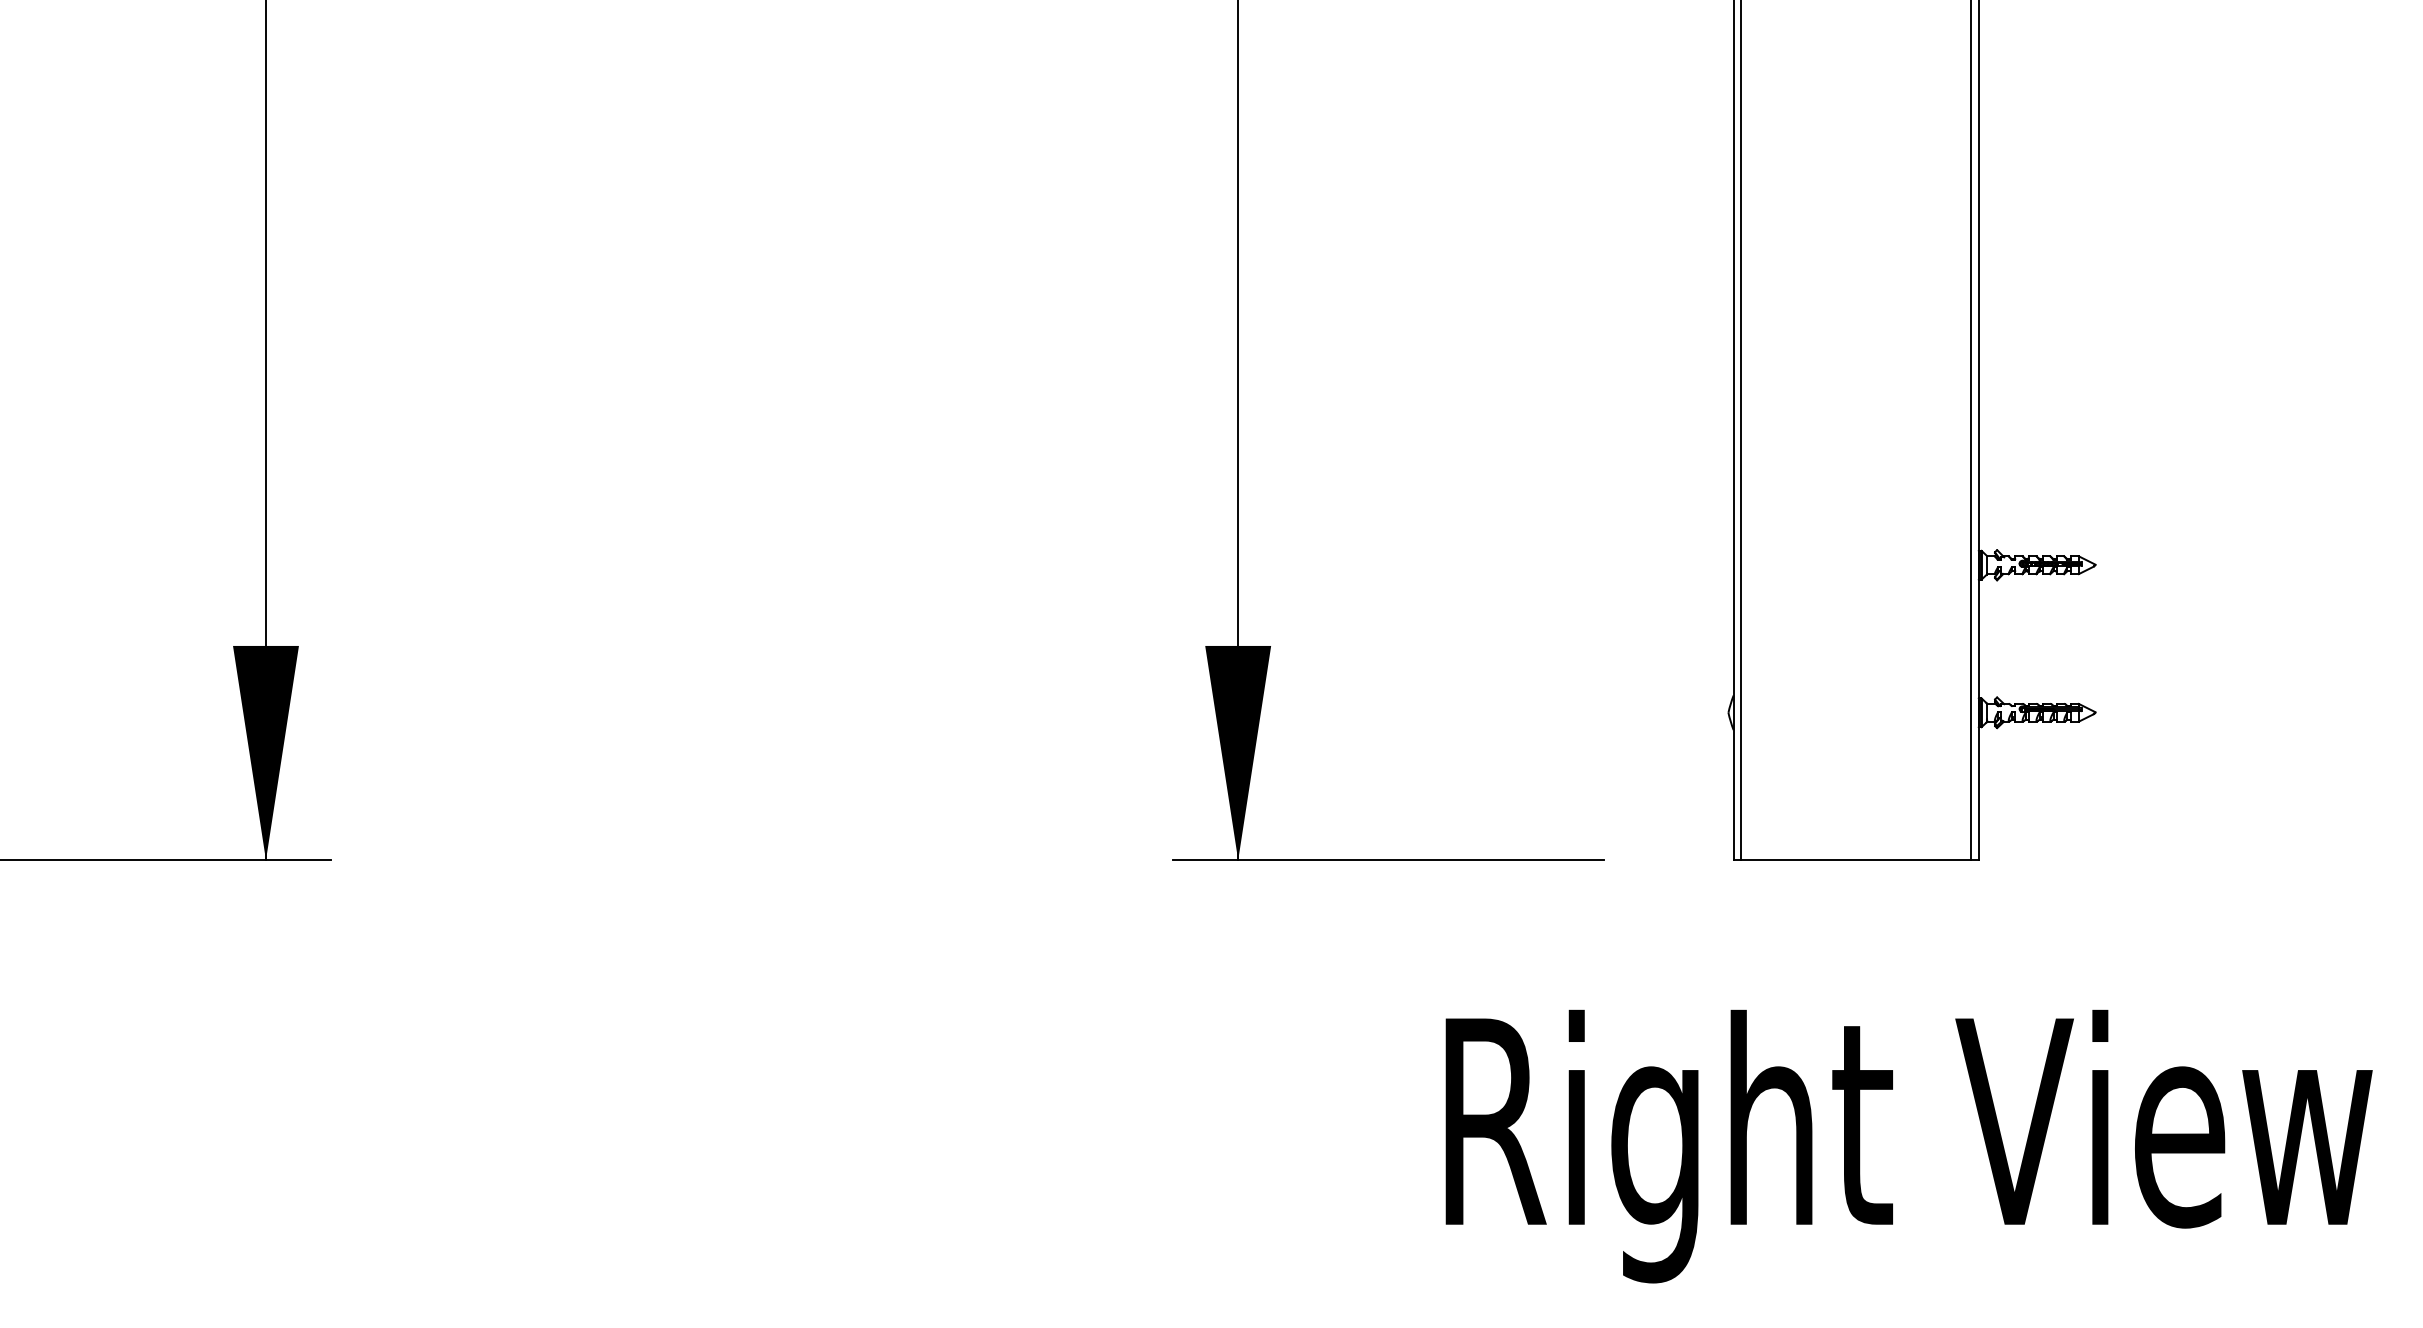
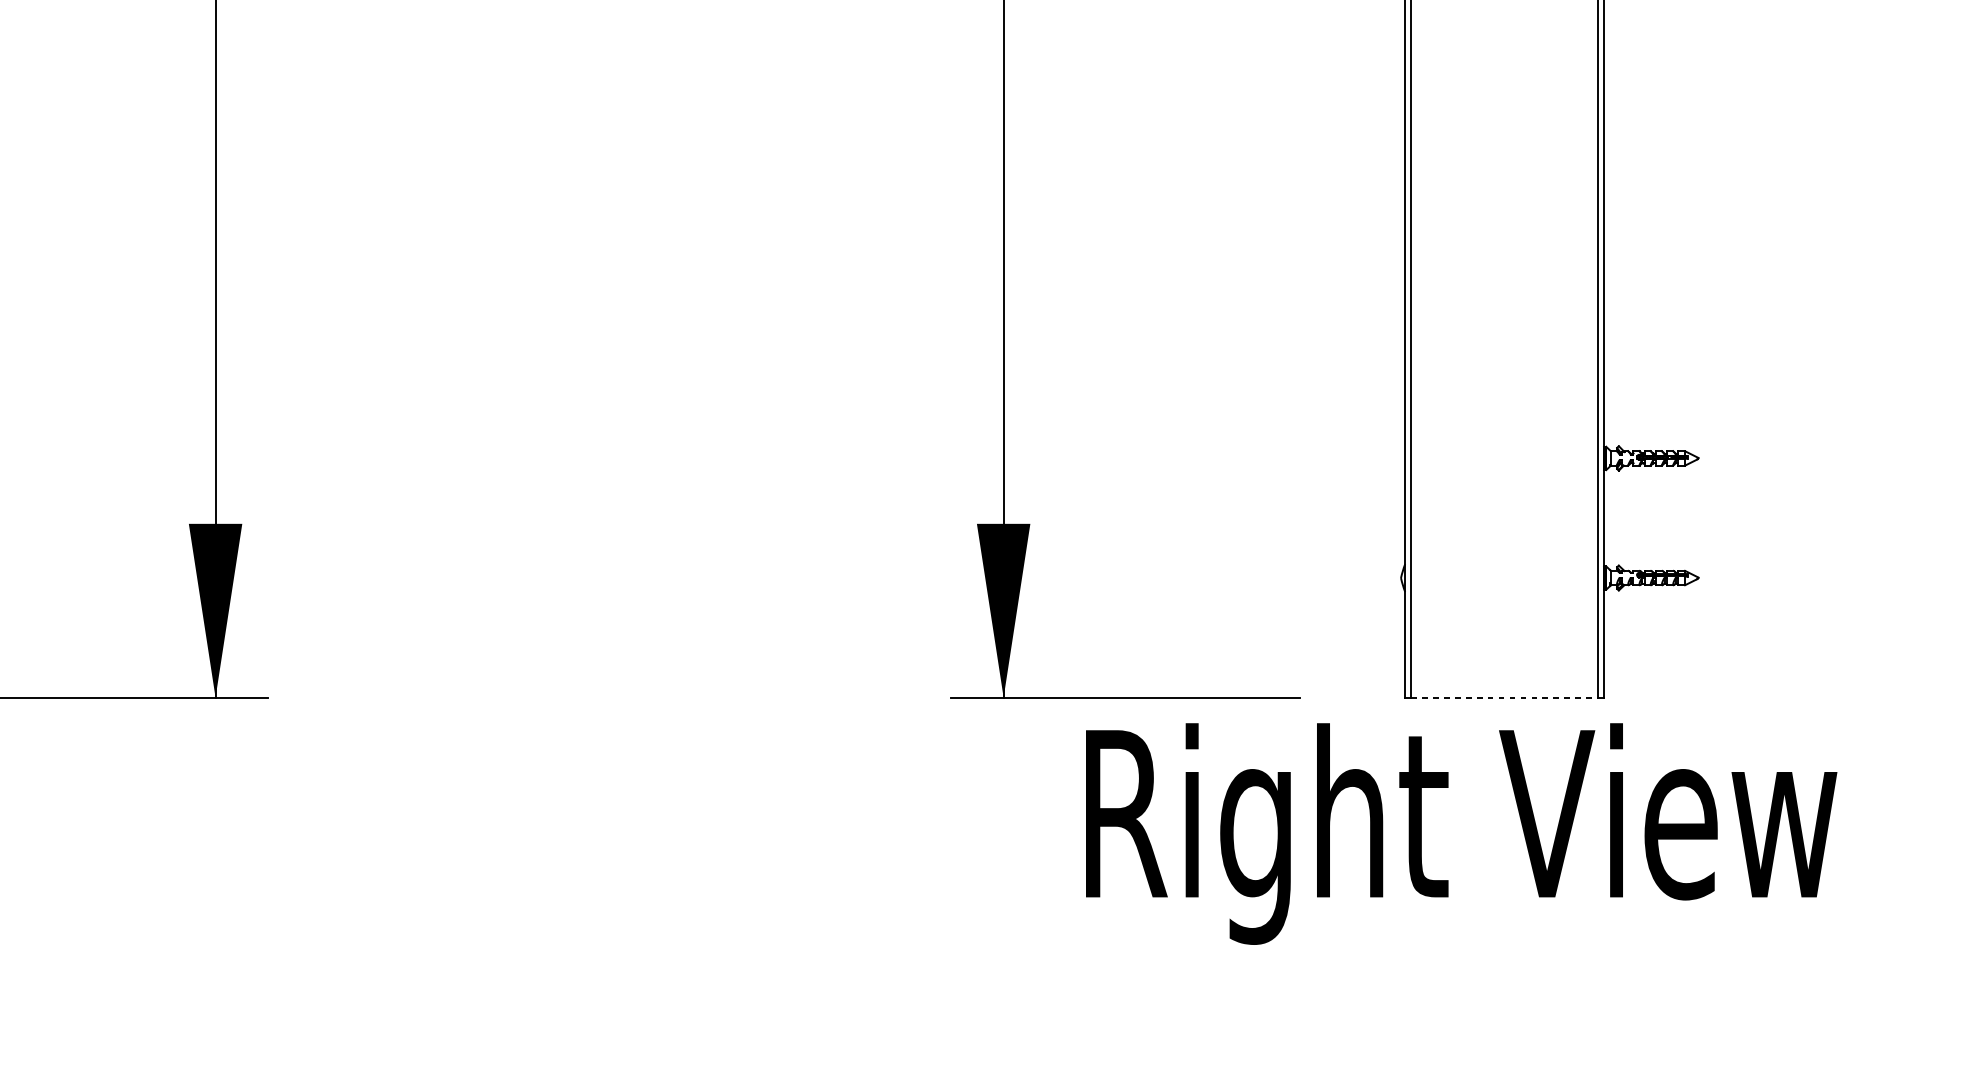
line: (1856, 860) -> (1504, 697), solid -> dashed
text: (1908, 1146) -> (1461, 833), moved

